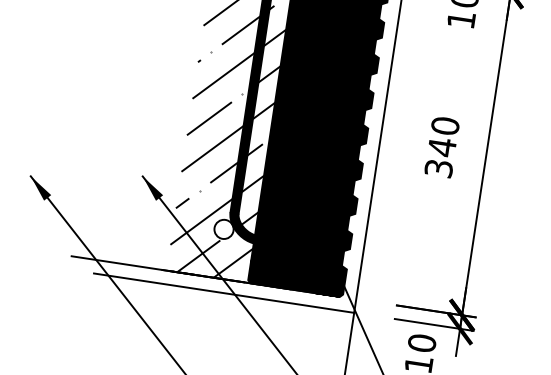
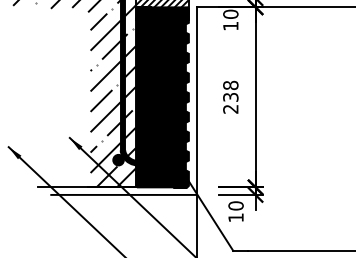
text: (441, 145) -> (230, 96), 340 -> 238
fill: (224, 228) -> (118, 159), added

